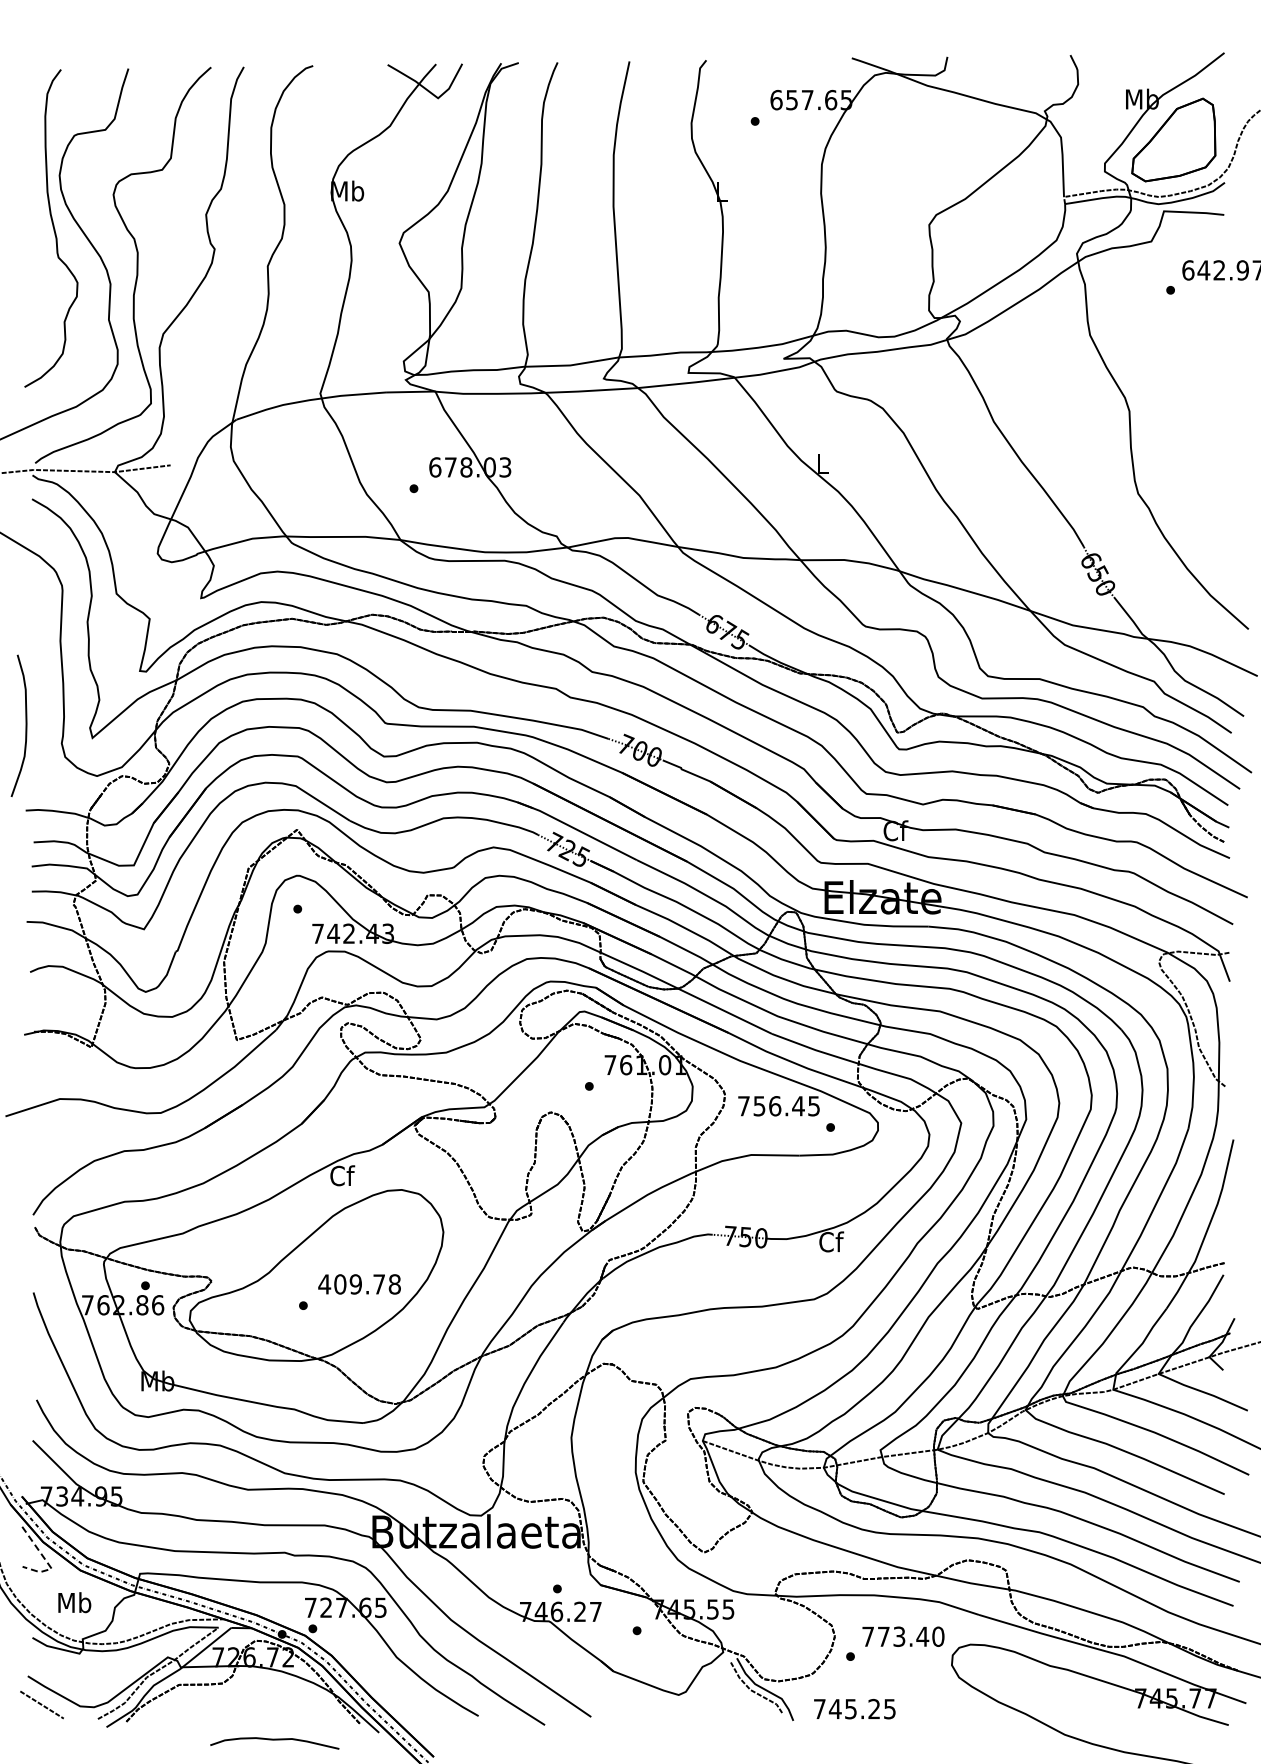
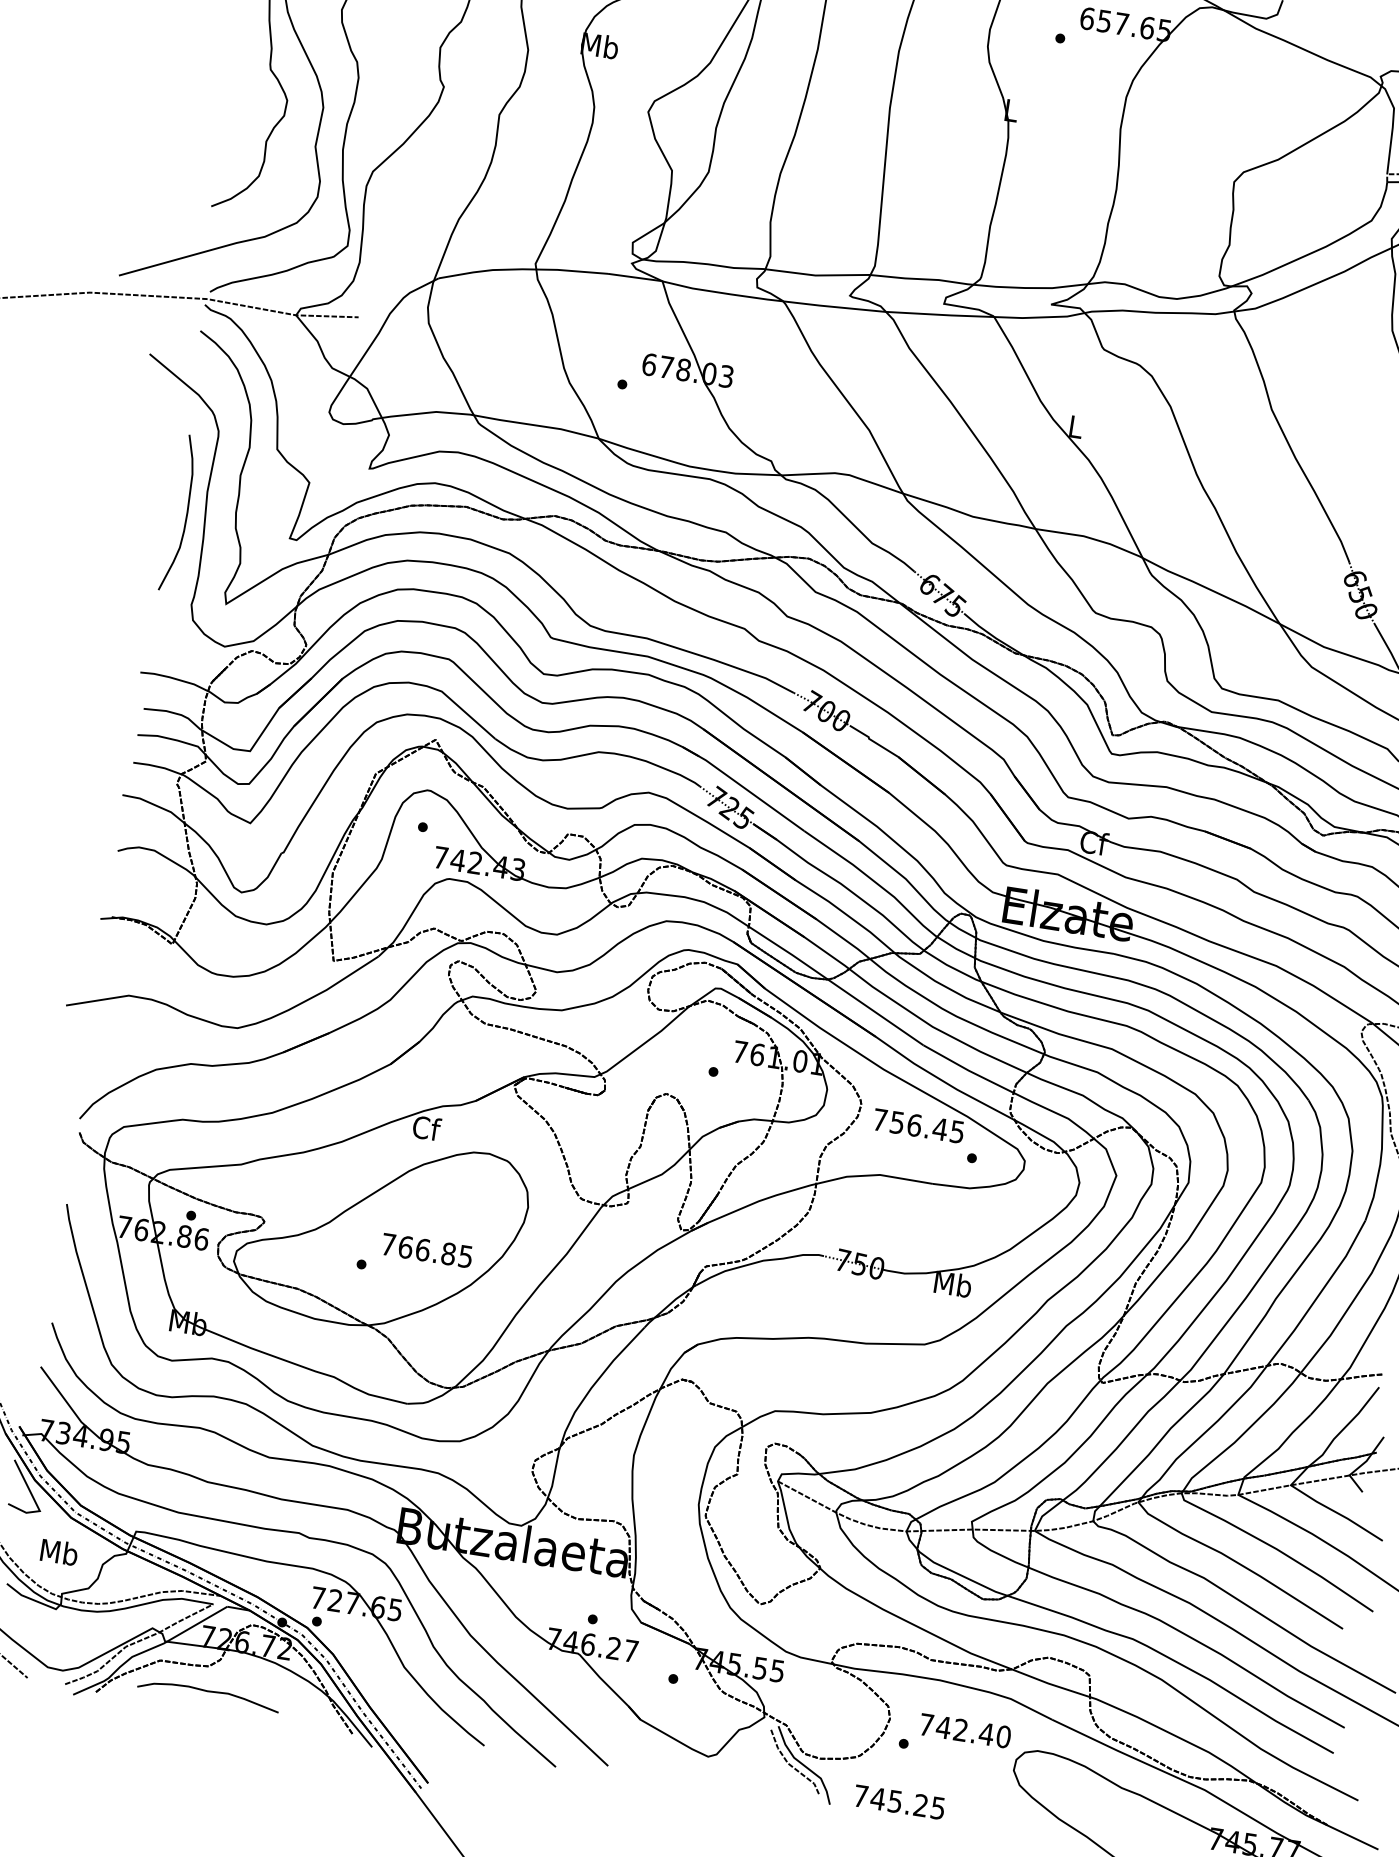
curve: (25, 725) -> (186, 513), moved
text: (830, 1241) -> (952, 1283), Cf -> Mb
text: (359, 1284) -> (426, 1250), 409.78 -> 766.85
line: (46, 1561) -> (35, 1502), dashed -> solid
text: (891, 1636) -> (952, 1728), 773.40 -> 742.40
curve: (274, 1740) -> (208, 1692), moved

